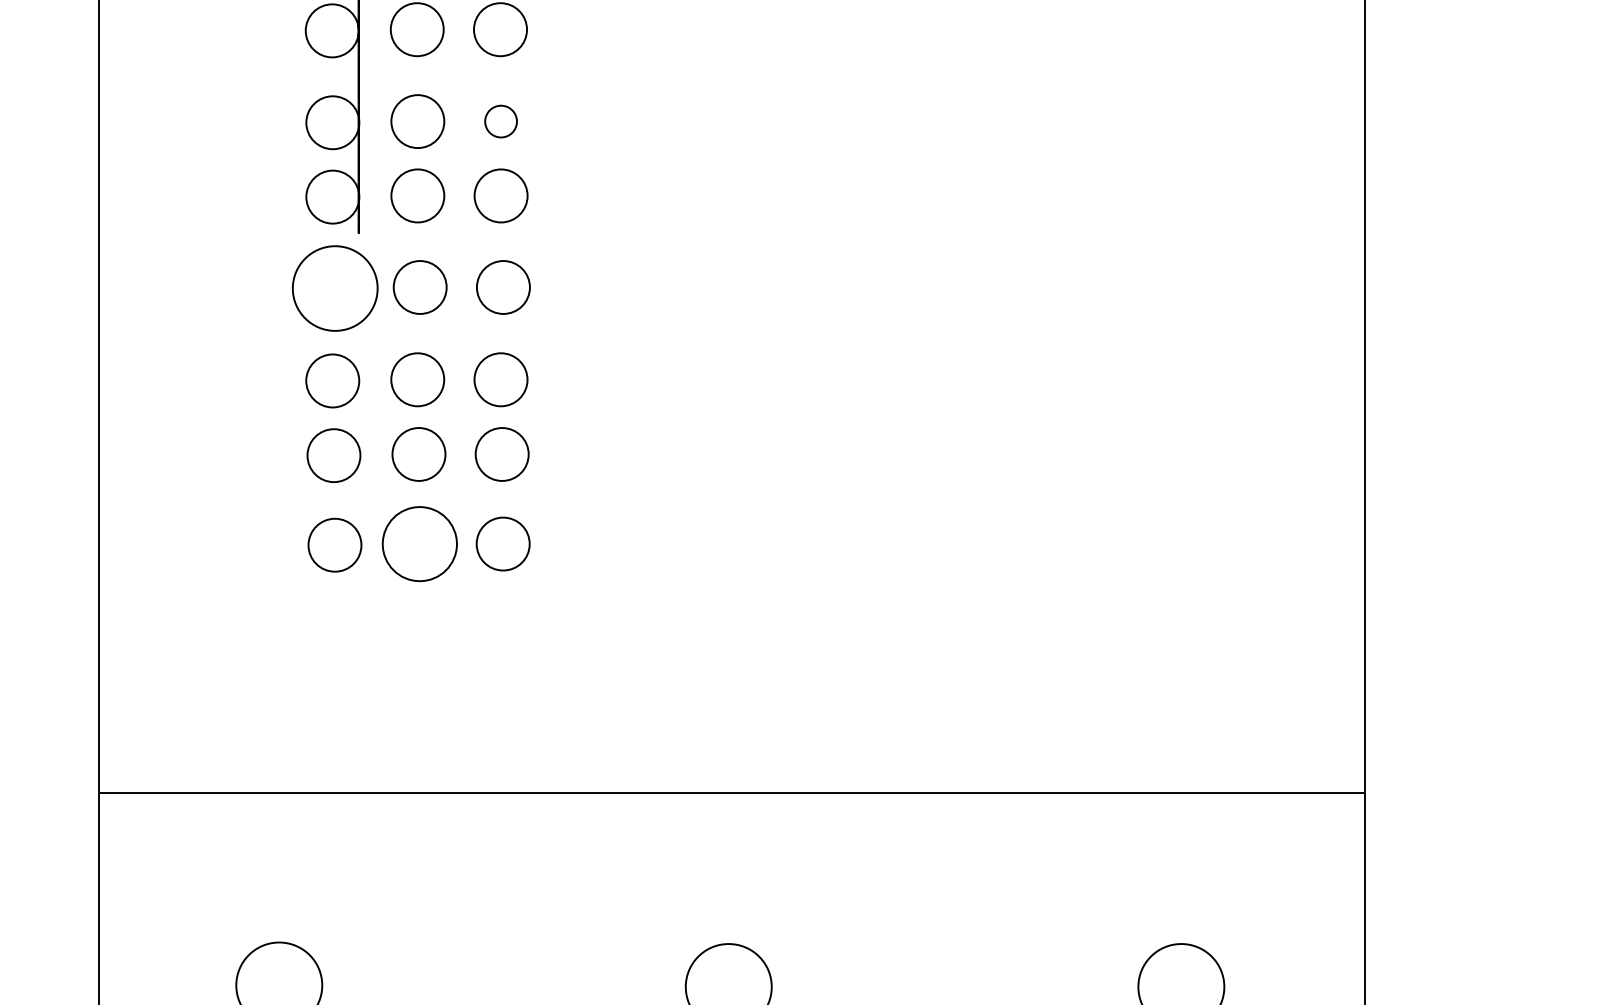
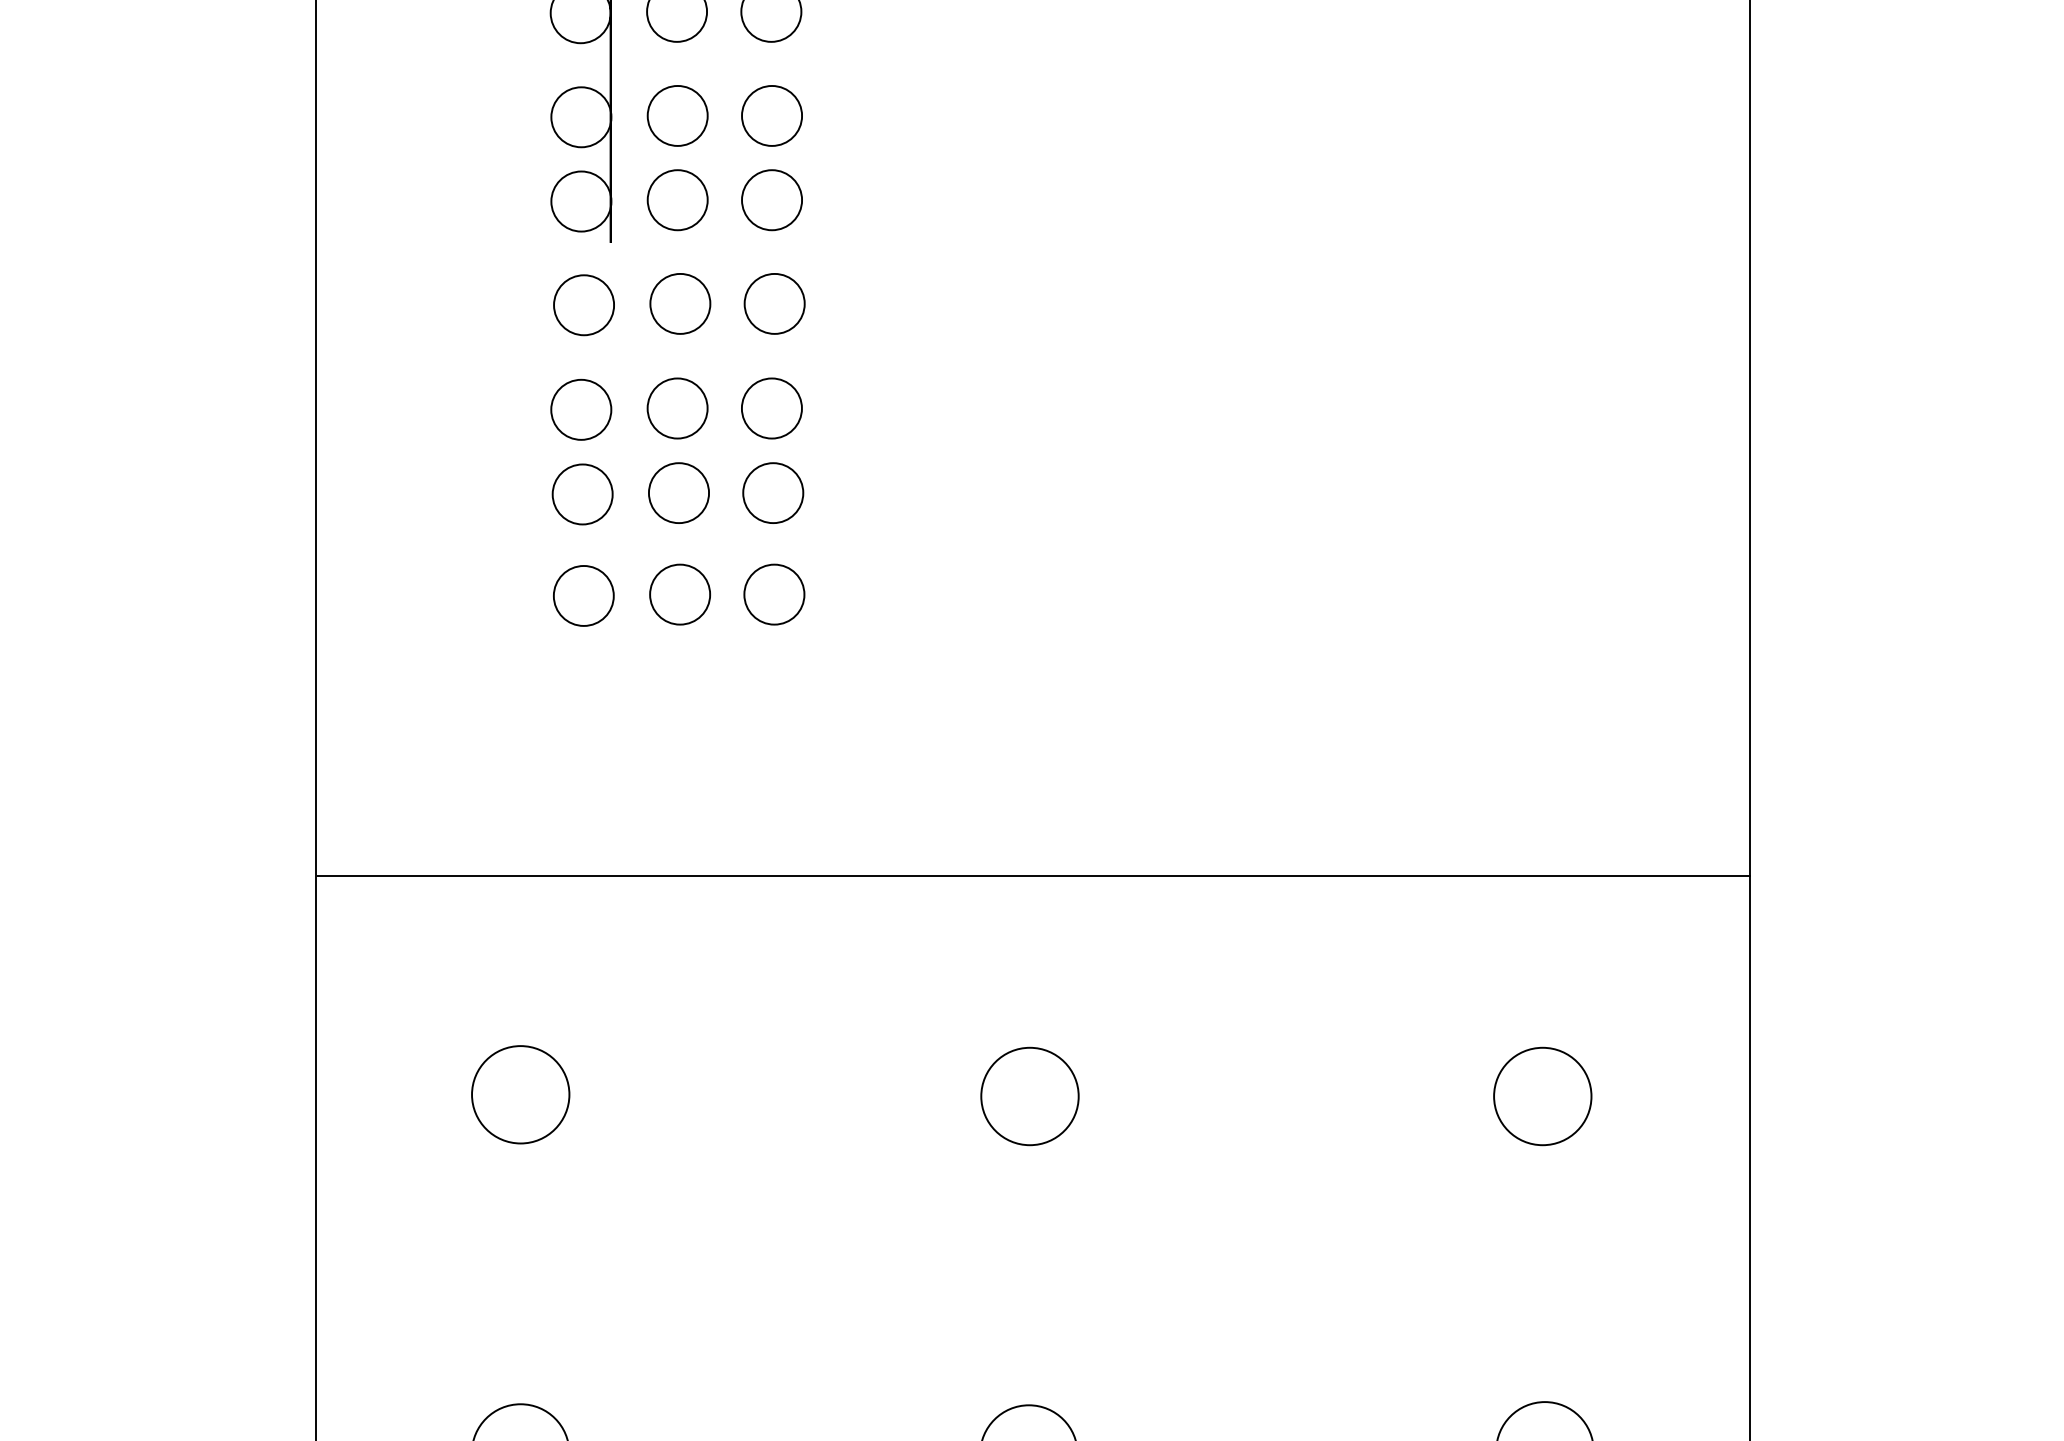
part: (500, 121) -> (771, 115), size x1.67
part: (334, 288) -> (583, 305), size x0.62
part: (420, 543) -> (680, 594), size x0.71

